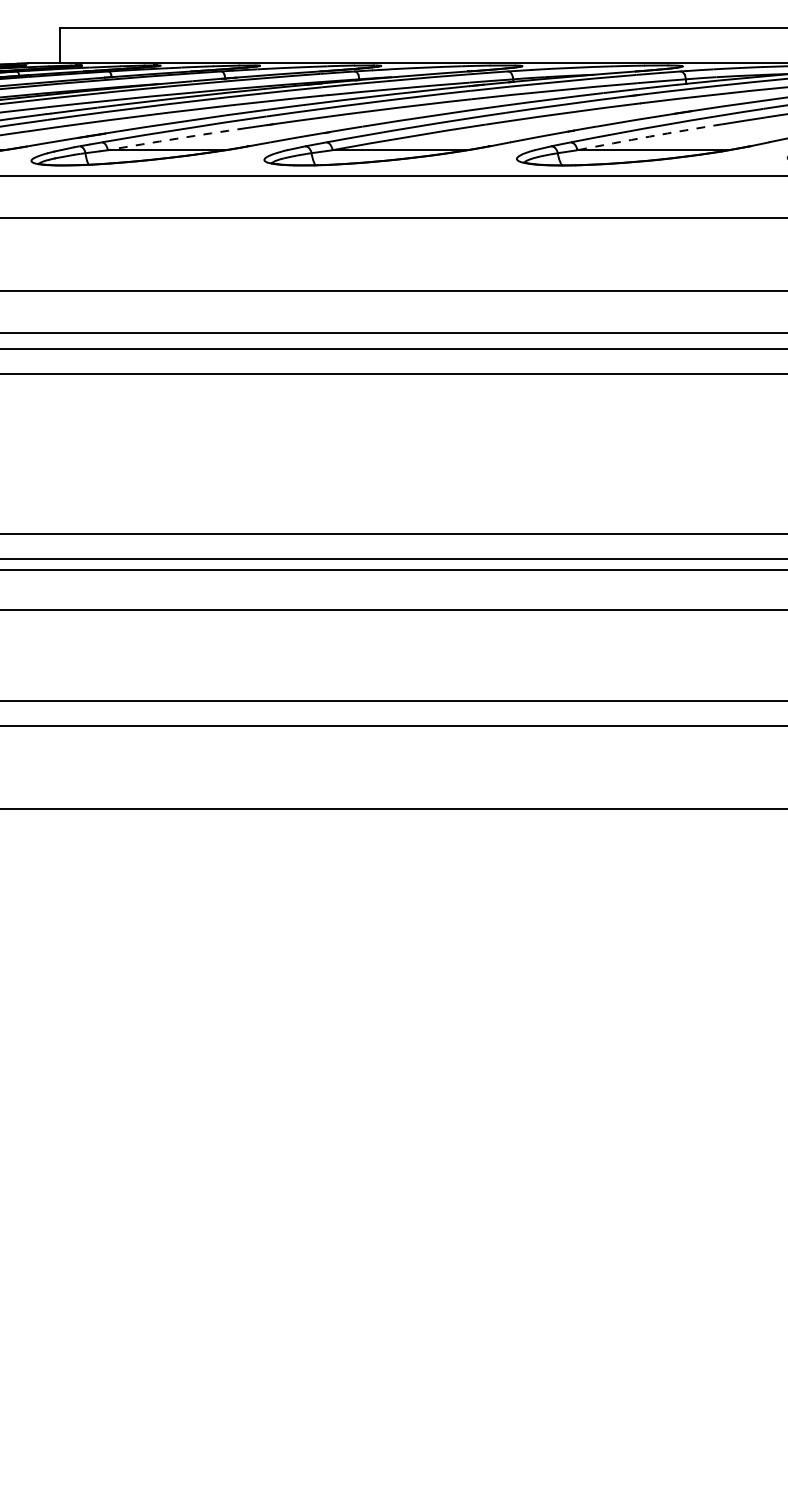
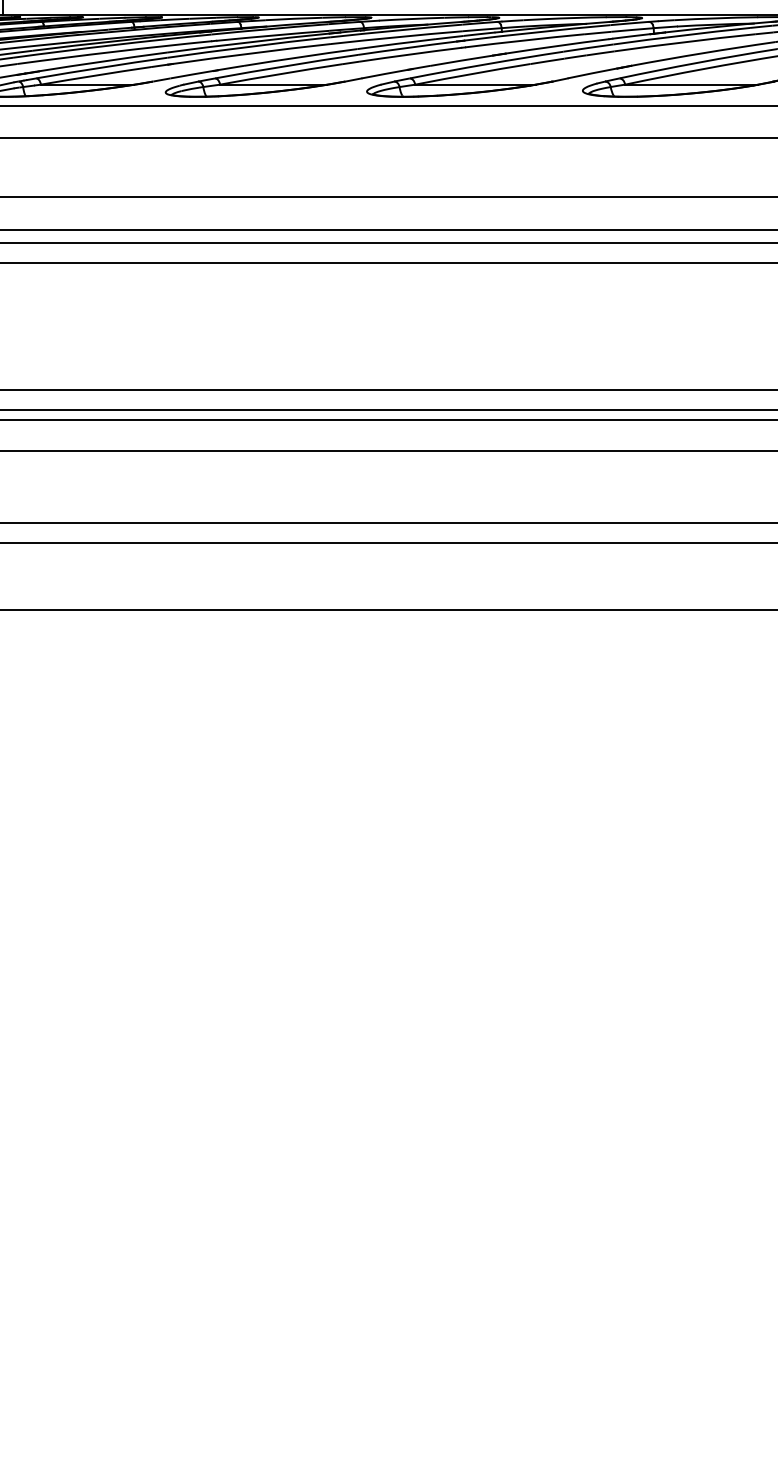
arc: (649, 136) -> (472, 73), dashed -> solid
arc: (176, 138) -> (95, 75), dashed -> solid

